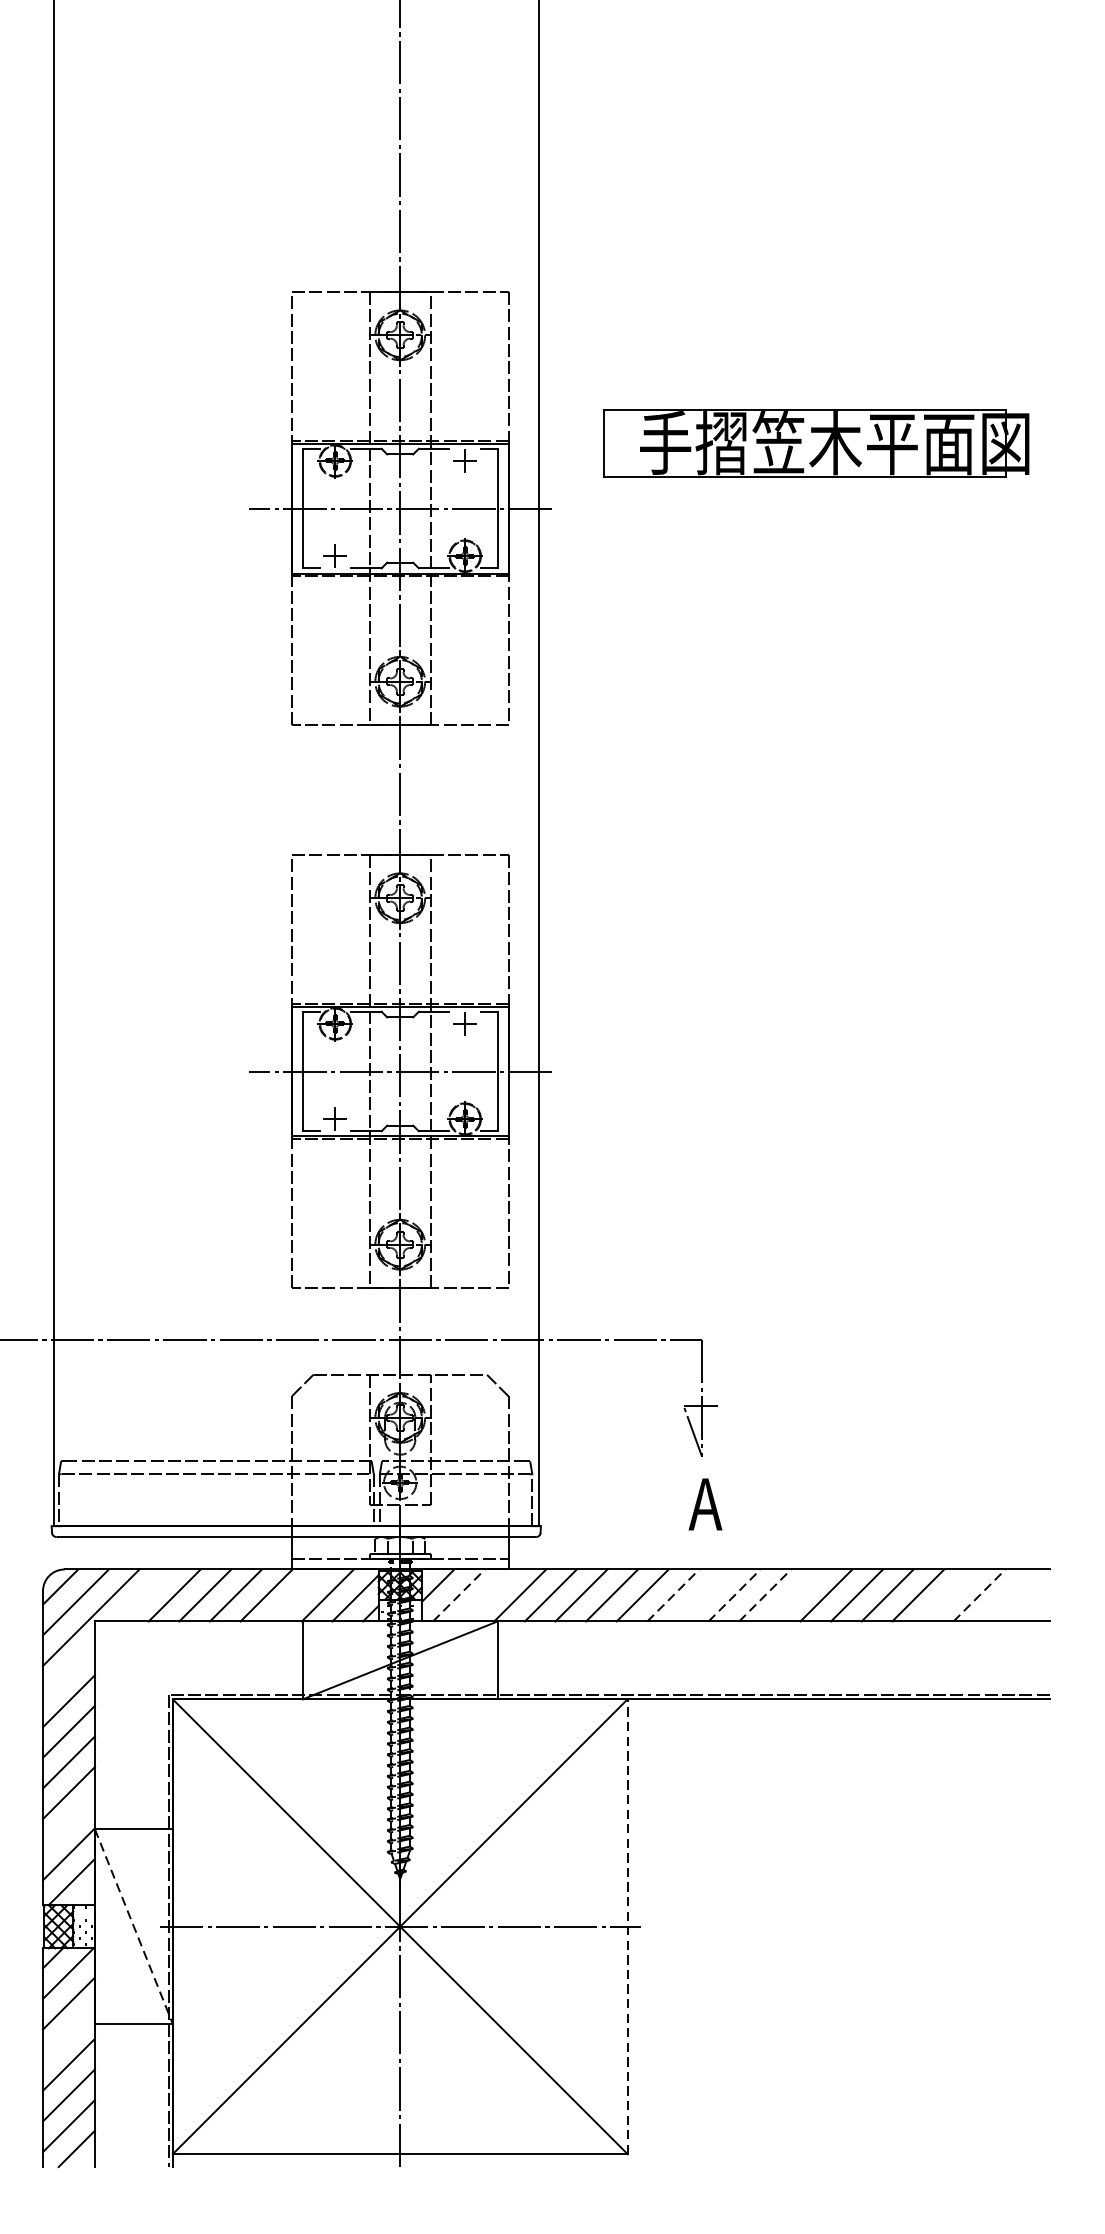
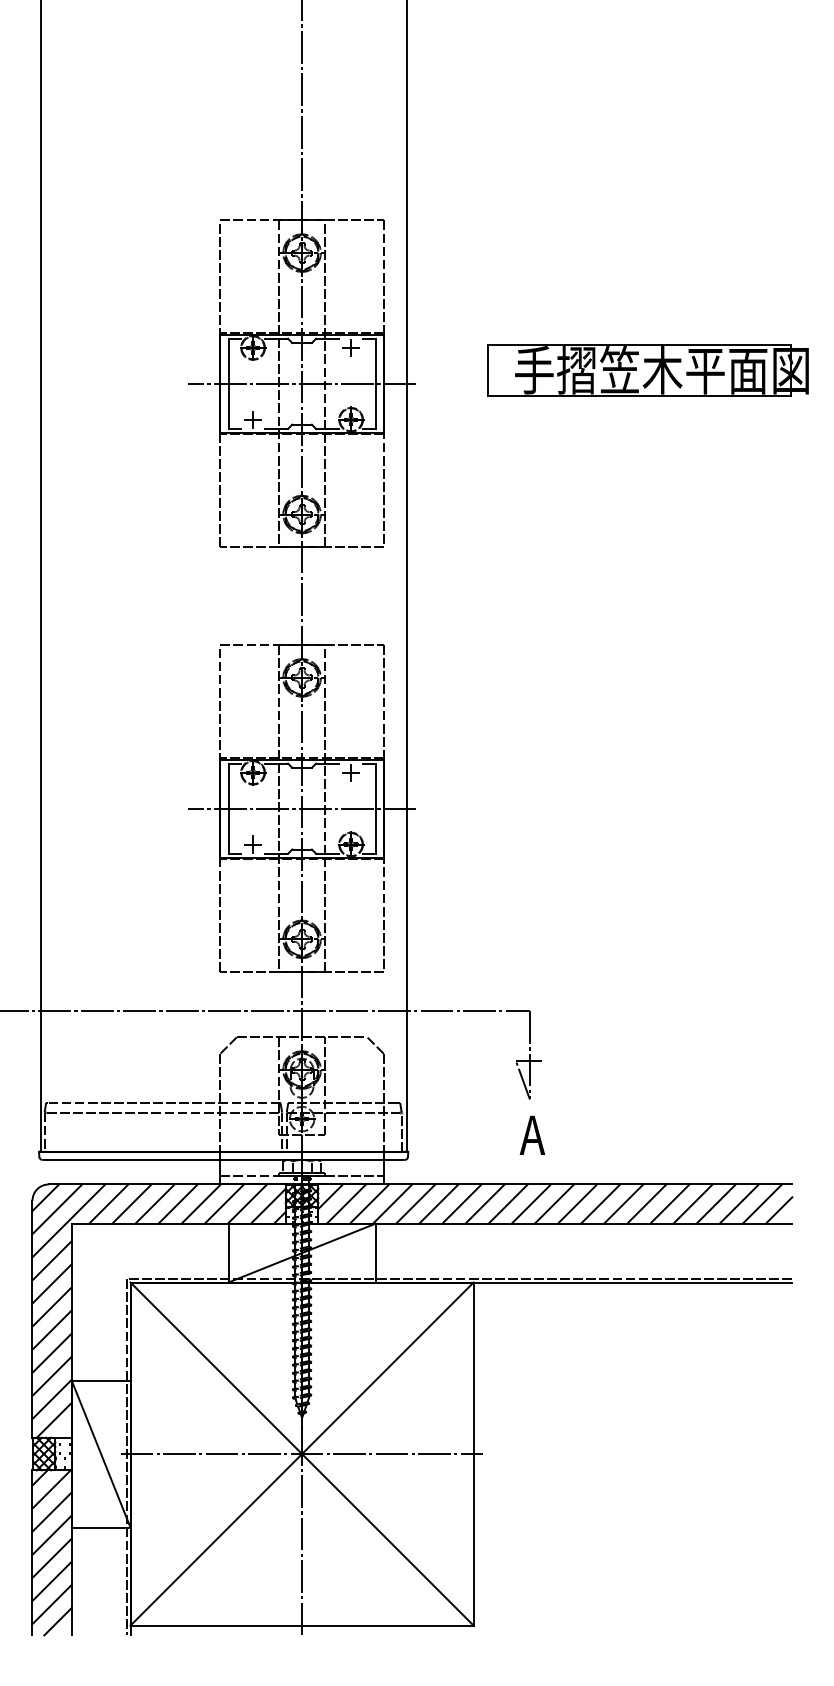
part: (815, 443) -> (647, 370), moved
line: (143, 1594) -> (108, 1203), added
line: (296, 1594) -> (223, 1203), added
line: (489, 1594) -> (369, 1203), added
line: (702, 1594) -> (530, 1203), added
line: (795, 1594) -> (600, 1203), added
line: (948, 1594) -> (715, 1203), added
line: (1010, 1594) -> (762, 1203), added
line: (459, 1596) -> (346, 1204), dashed -> solid
line: (673, 1596) -> (508, 1204), dashed -> solid
line: (734, 1596) -> (554, 1204), dashed -> solid
line: (765, 1596) -> (577, 1204), dashed -> solid
line: (979, 1596) -> (739, 1204), dashed -> solid
line: (1031, 1603) -> (778, 1210), added
line: (68, 1670) -> (51, 1260), added
line: (68, 1822) -> (51, 1375), added
line: (134, 1927) -> (101, 1454), dashed -> solid
line: (627, 1927) -> (473, 1454), dashed -> solid
line: (68, 2033) -> (51, 1534), added

